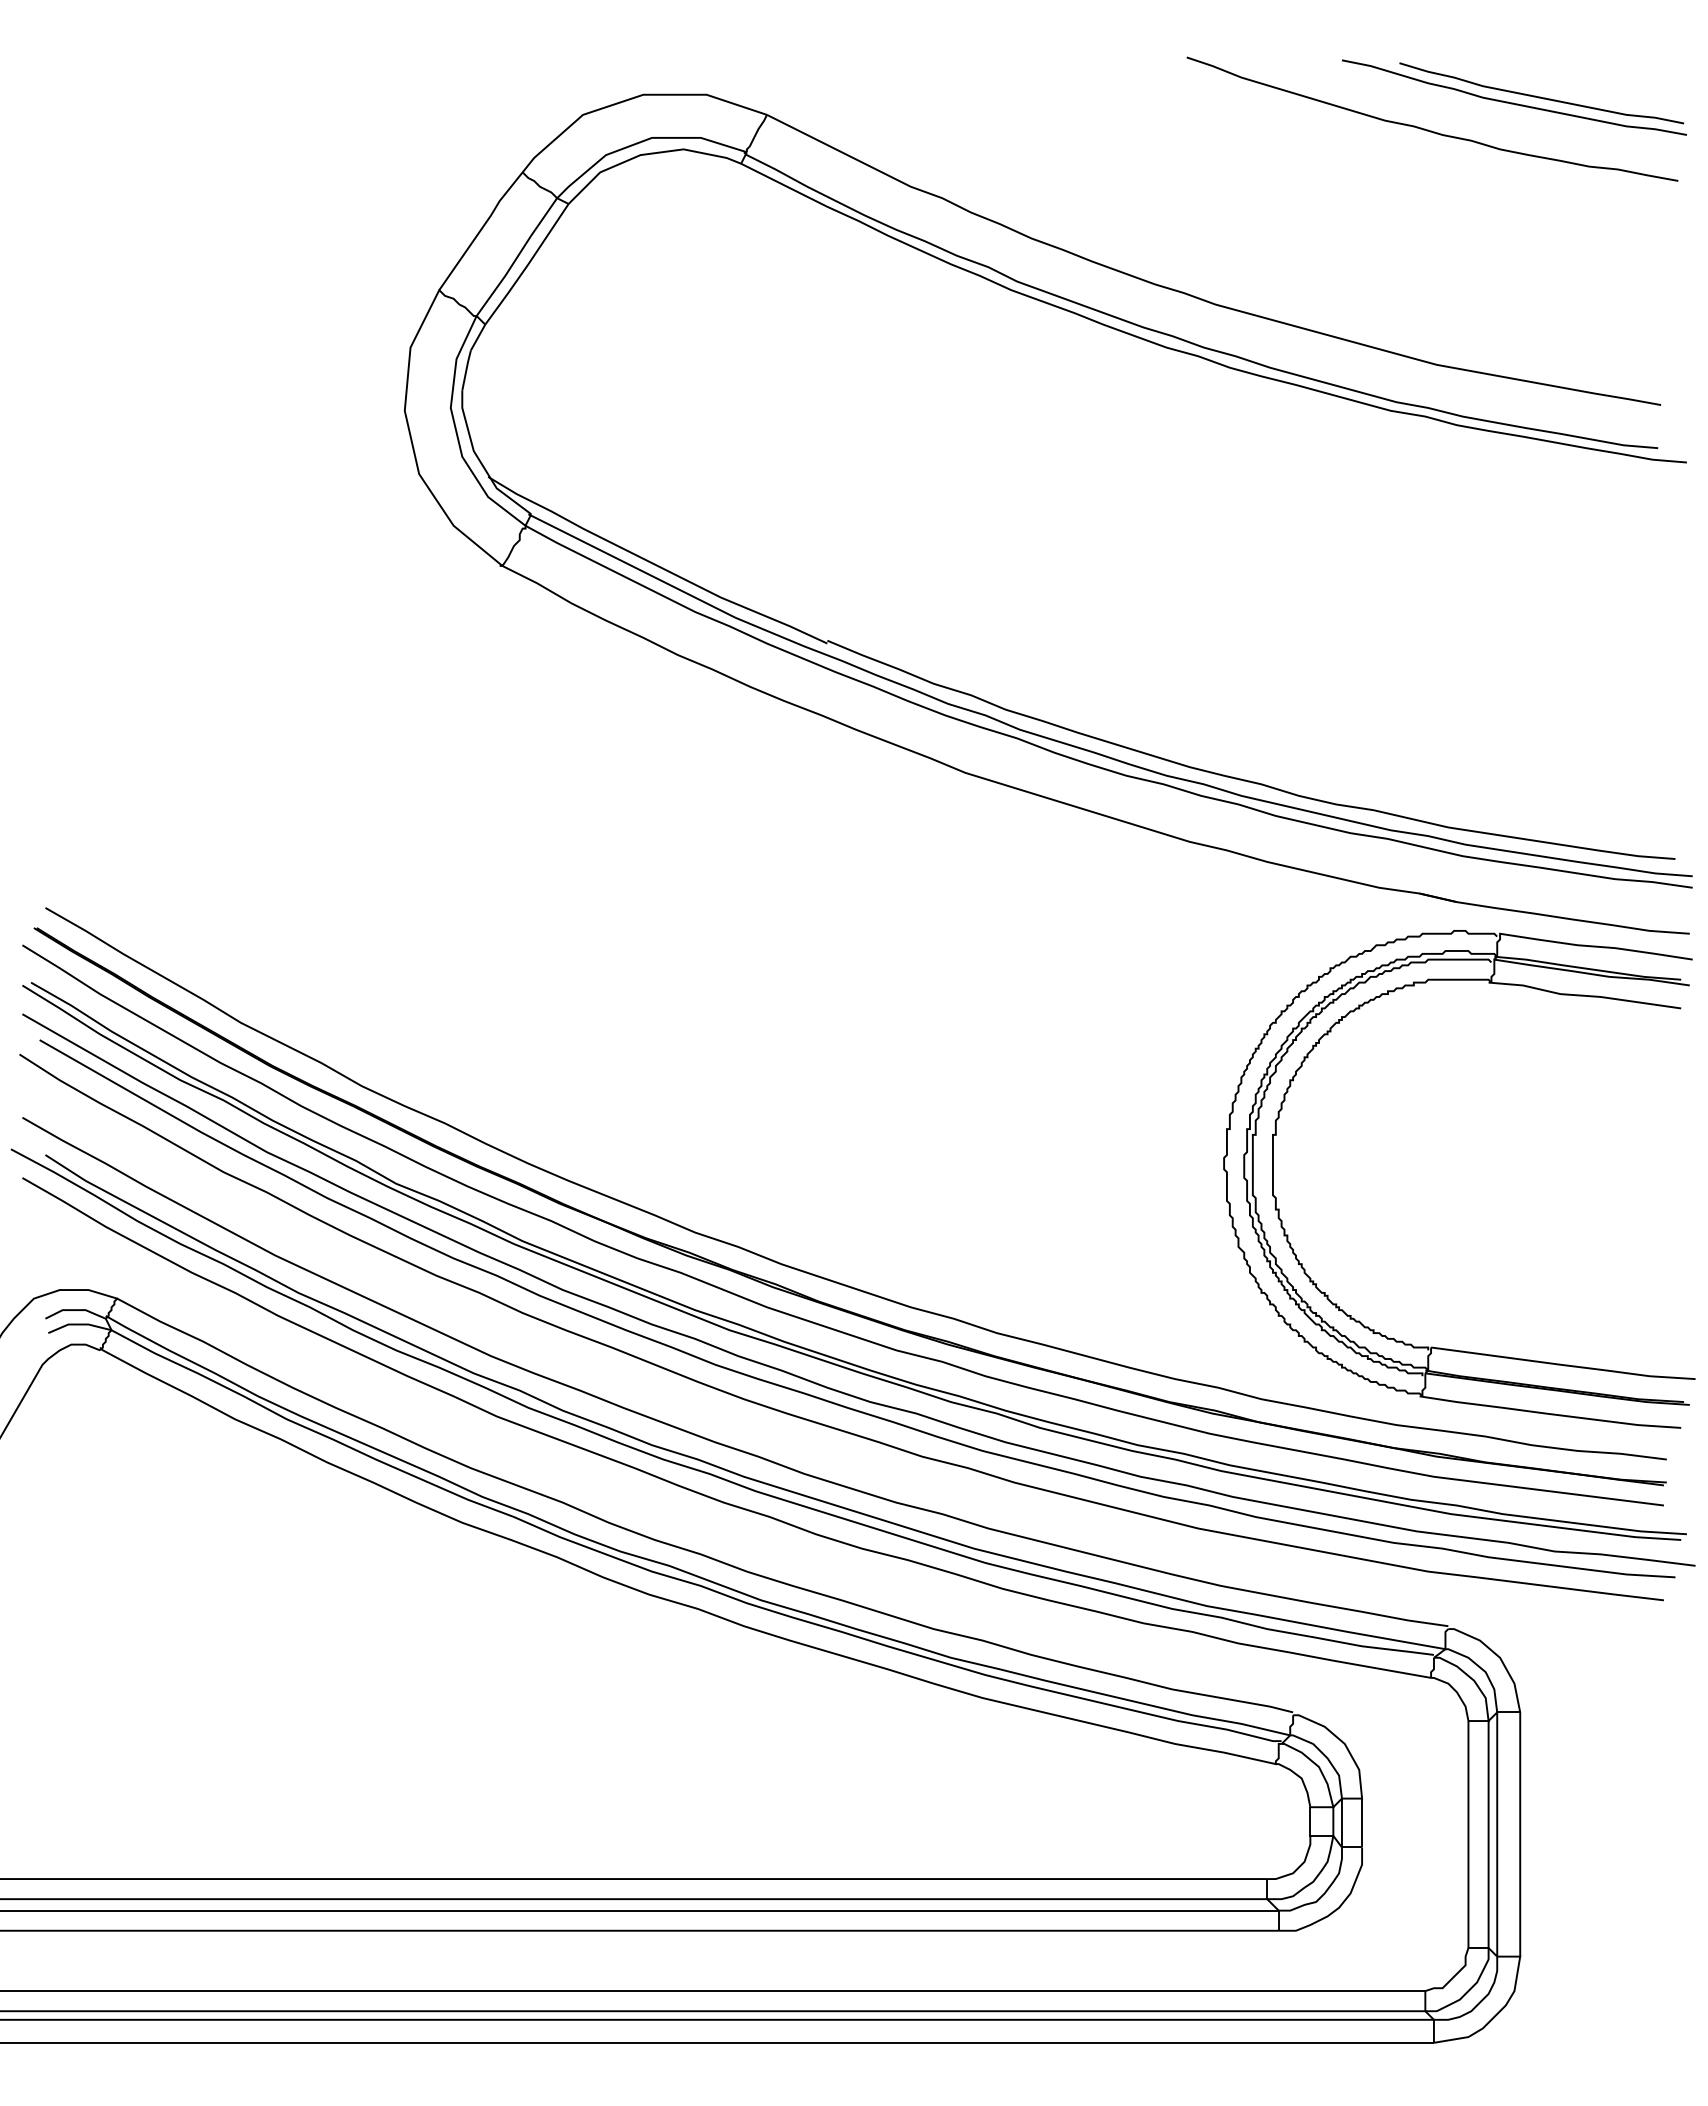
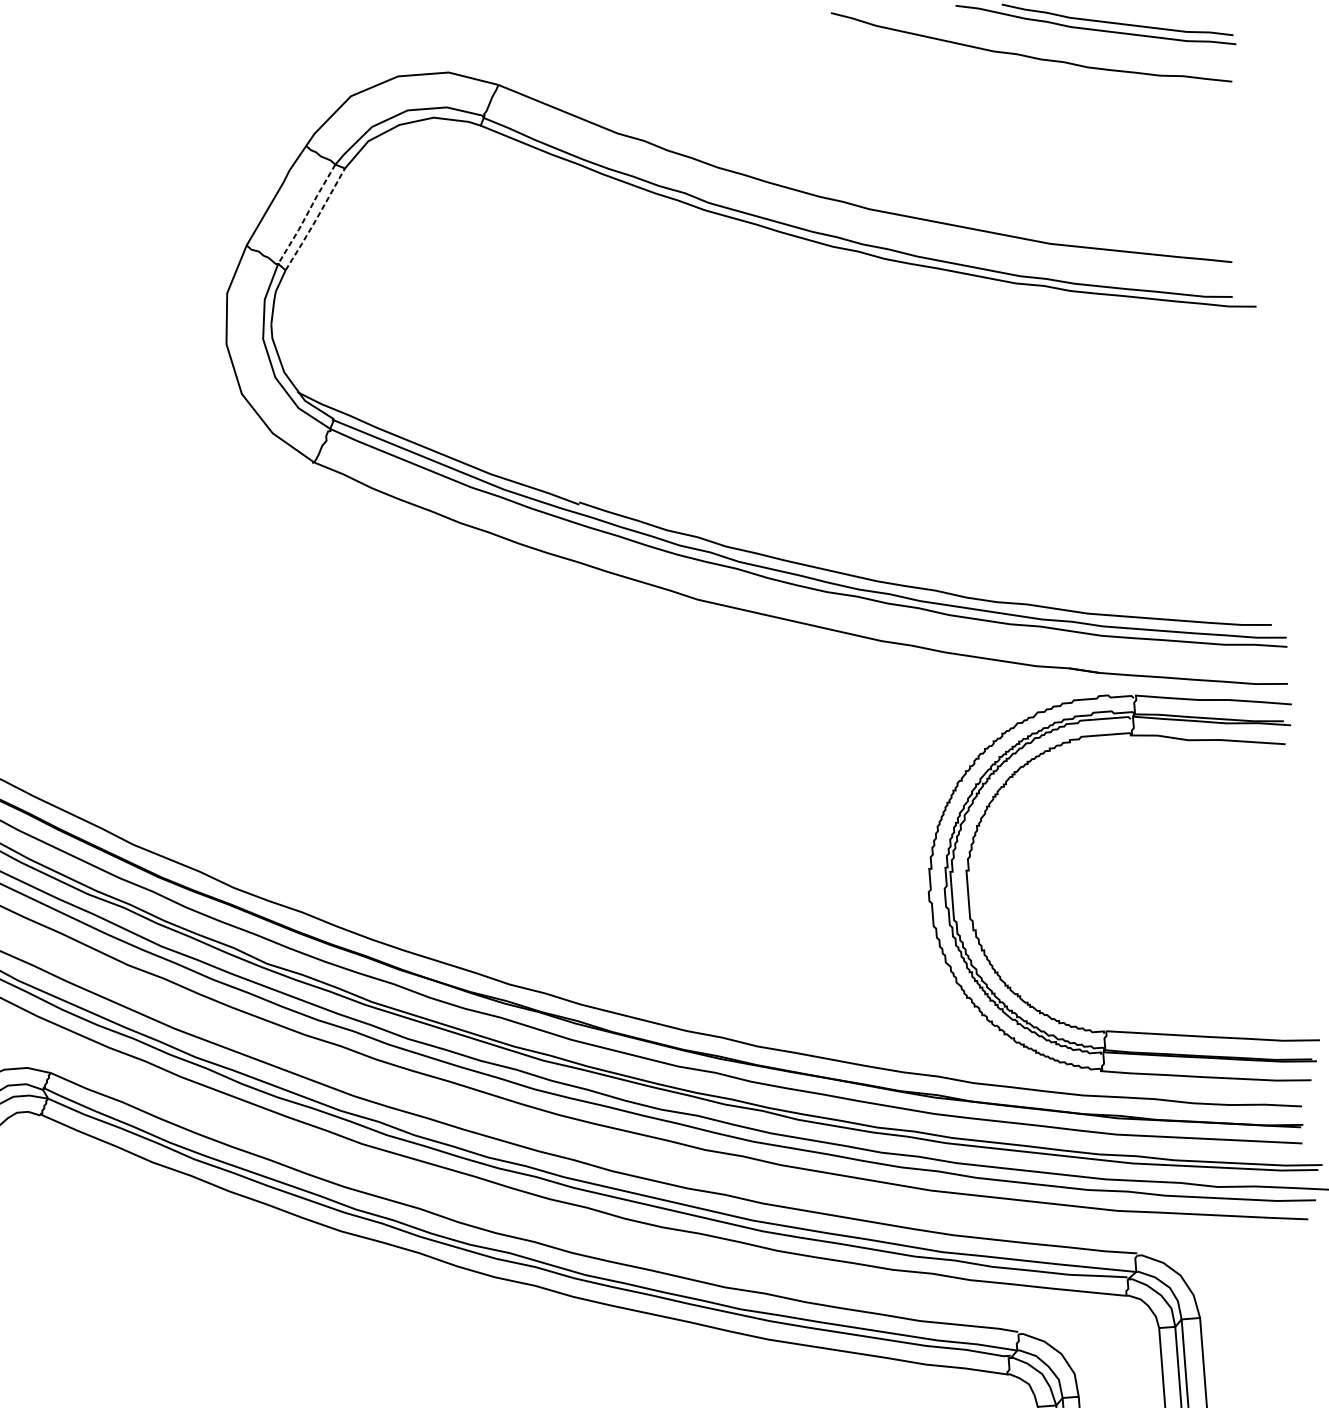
line: (517, 257) -> (307, 214), solid -> dashed
line: (527, 265) -> (315, 220), solid -> dashed

